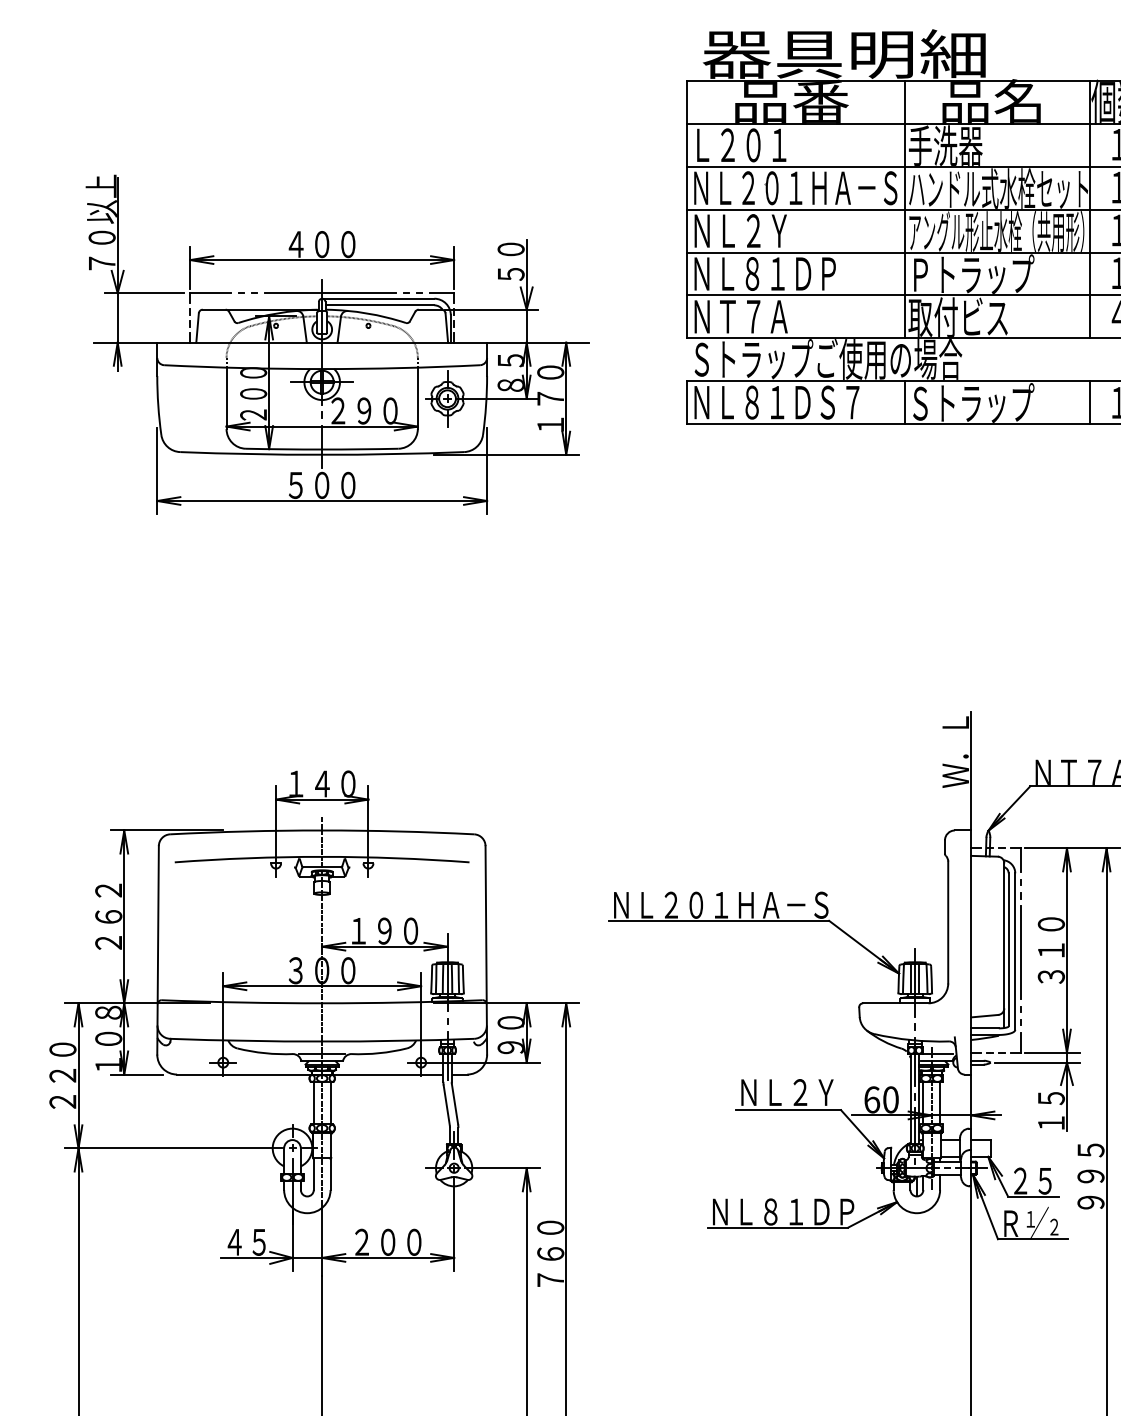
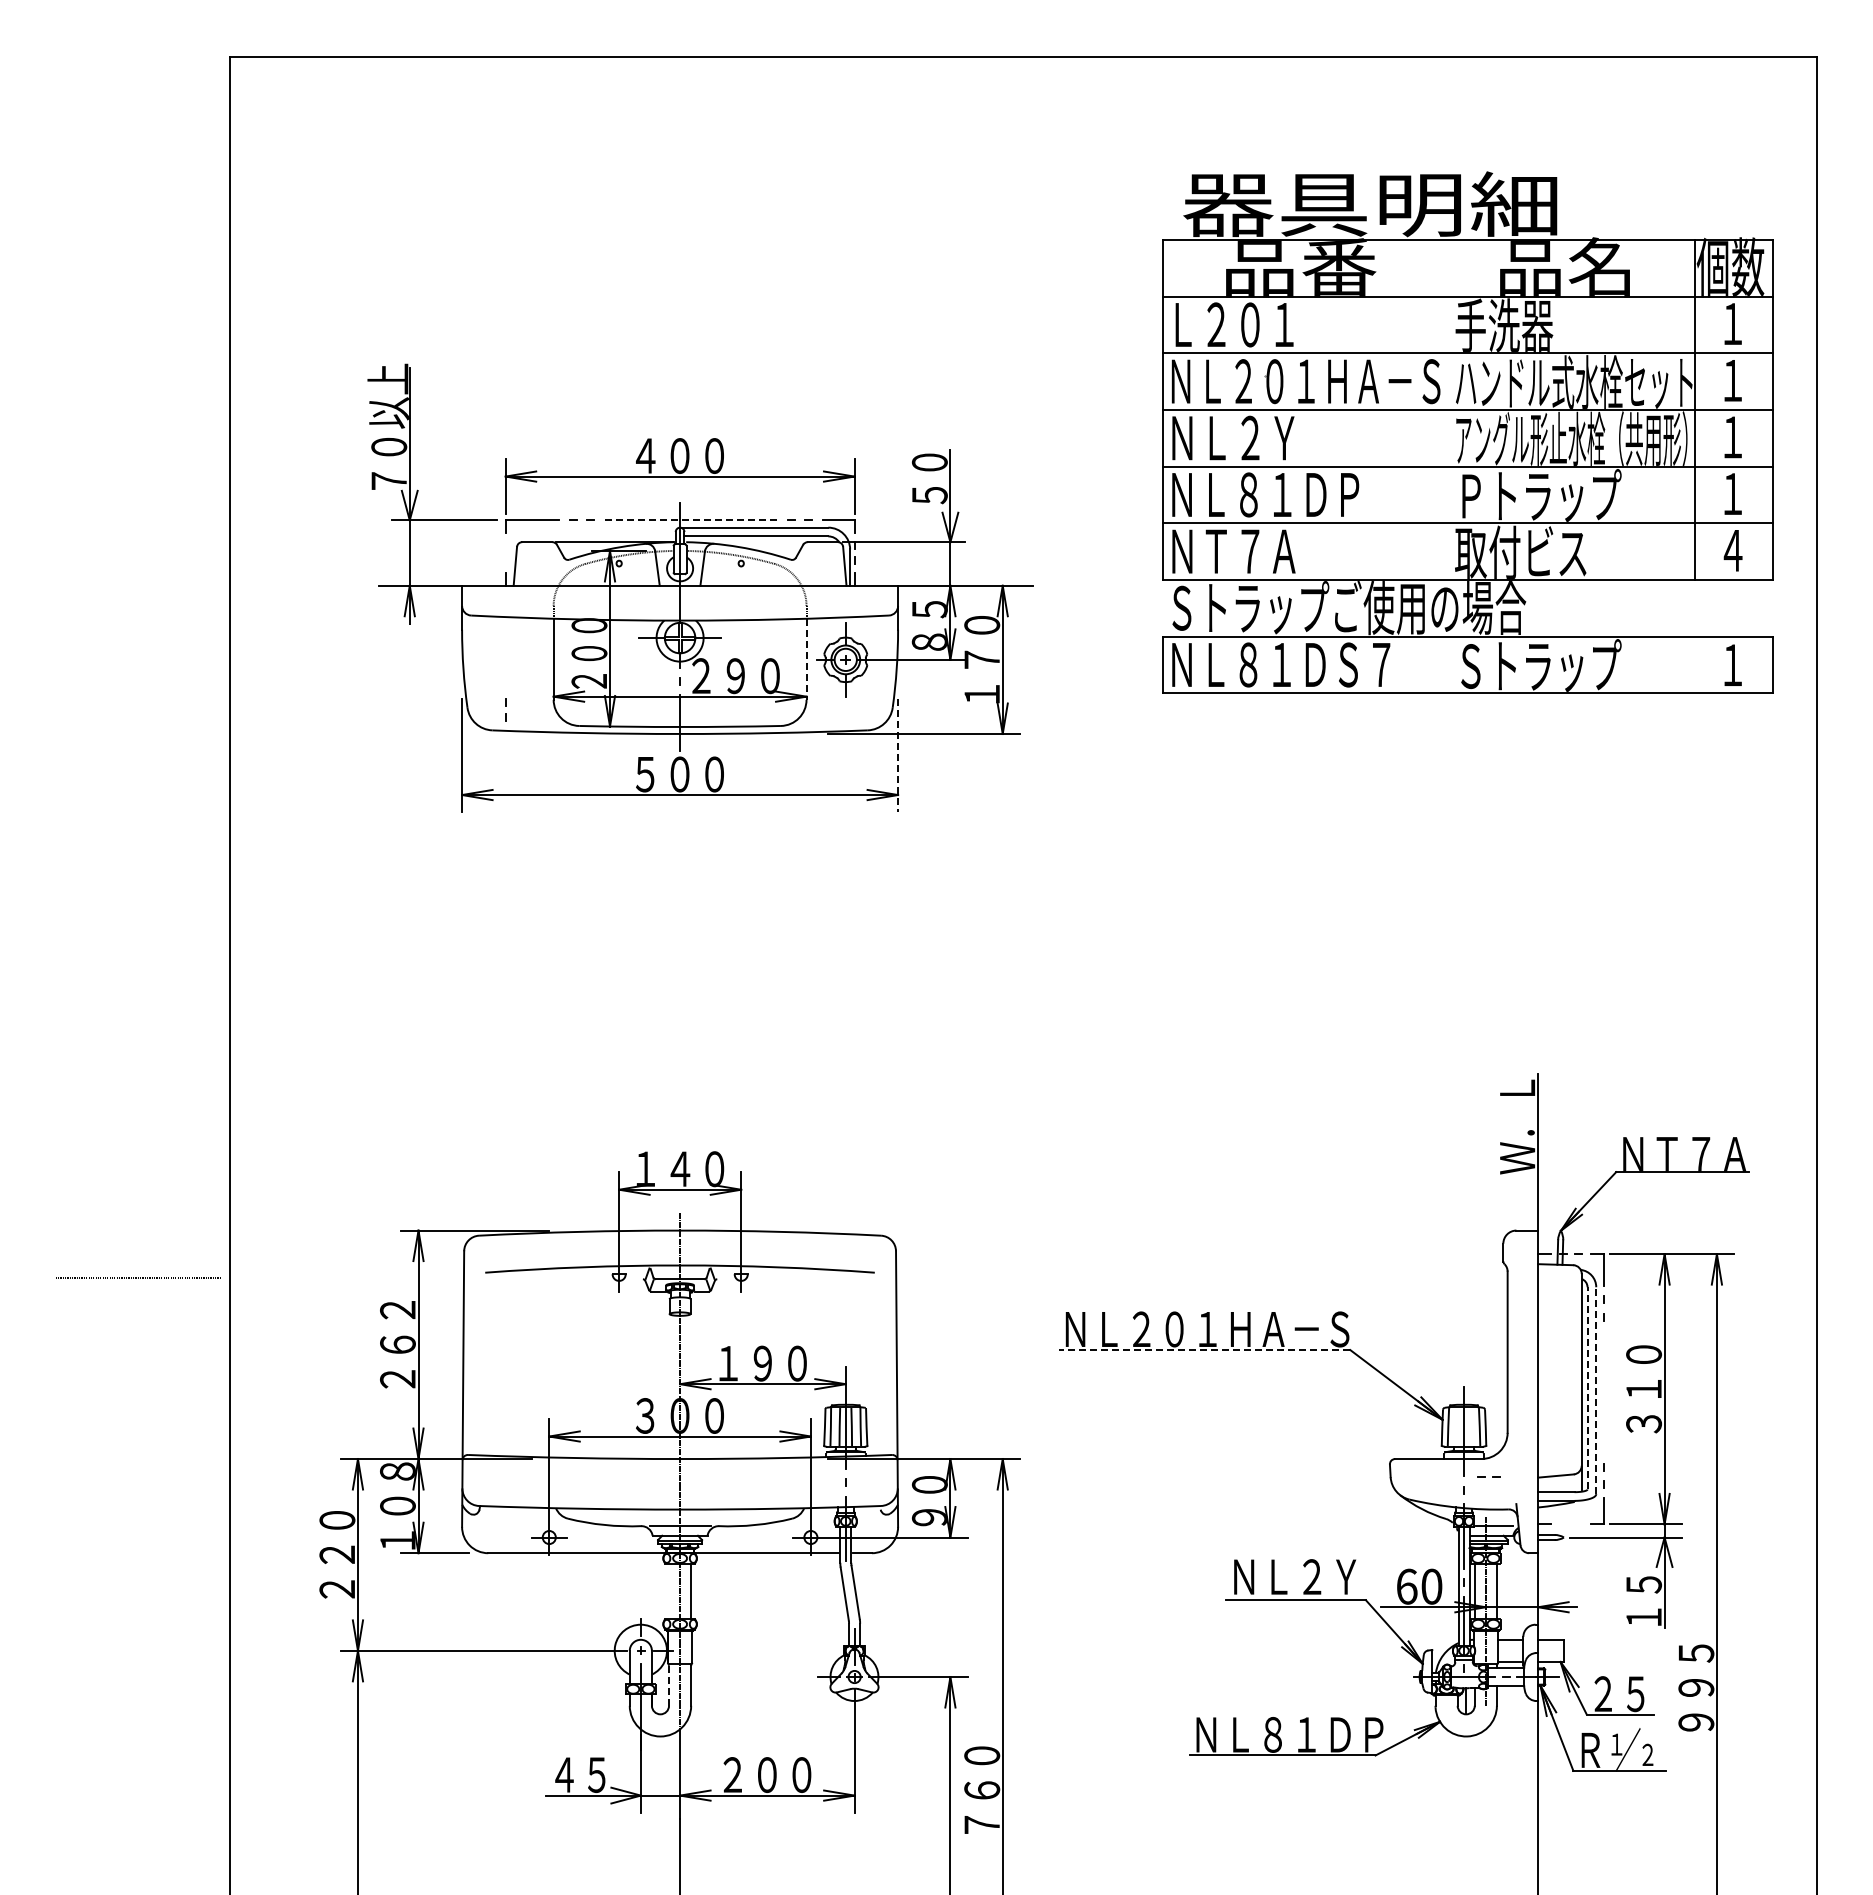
line: (905, 209) -> (1450, 409), removed
line: (330, 293) -> (691, 520), solid -> dashed
line: (190, 315) -> (505, 706), moved
line: (417, 398) -> (806, 659), solid -> dashed
line: (905, 402) -> (1450, 664), removed
line: (1089, 402) -> (1694, 664), removed
line: (487, 471) -> (898, 755), solid -> dashed
line: (718, 921) -> (1204, 1350), solid -> dashed
line: (1008, 949) -> (1587, 1387), solid -> dashed
line: (1015, 951) -> (1596, 1390), solid -> dashed
line: (1020, 952) -> (1603, 1392), removed
line: (911, 979) -> (1458, 1427), removed
line: (919, 979) -> (1469, 1427), removed
line: (993, 1052) -> (1485, 1476), moved
line: (314, 1103) -> (669, 1591), removed
line: (314, 1174) -> (669, 1685), solid -> dashed

